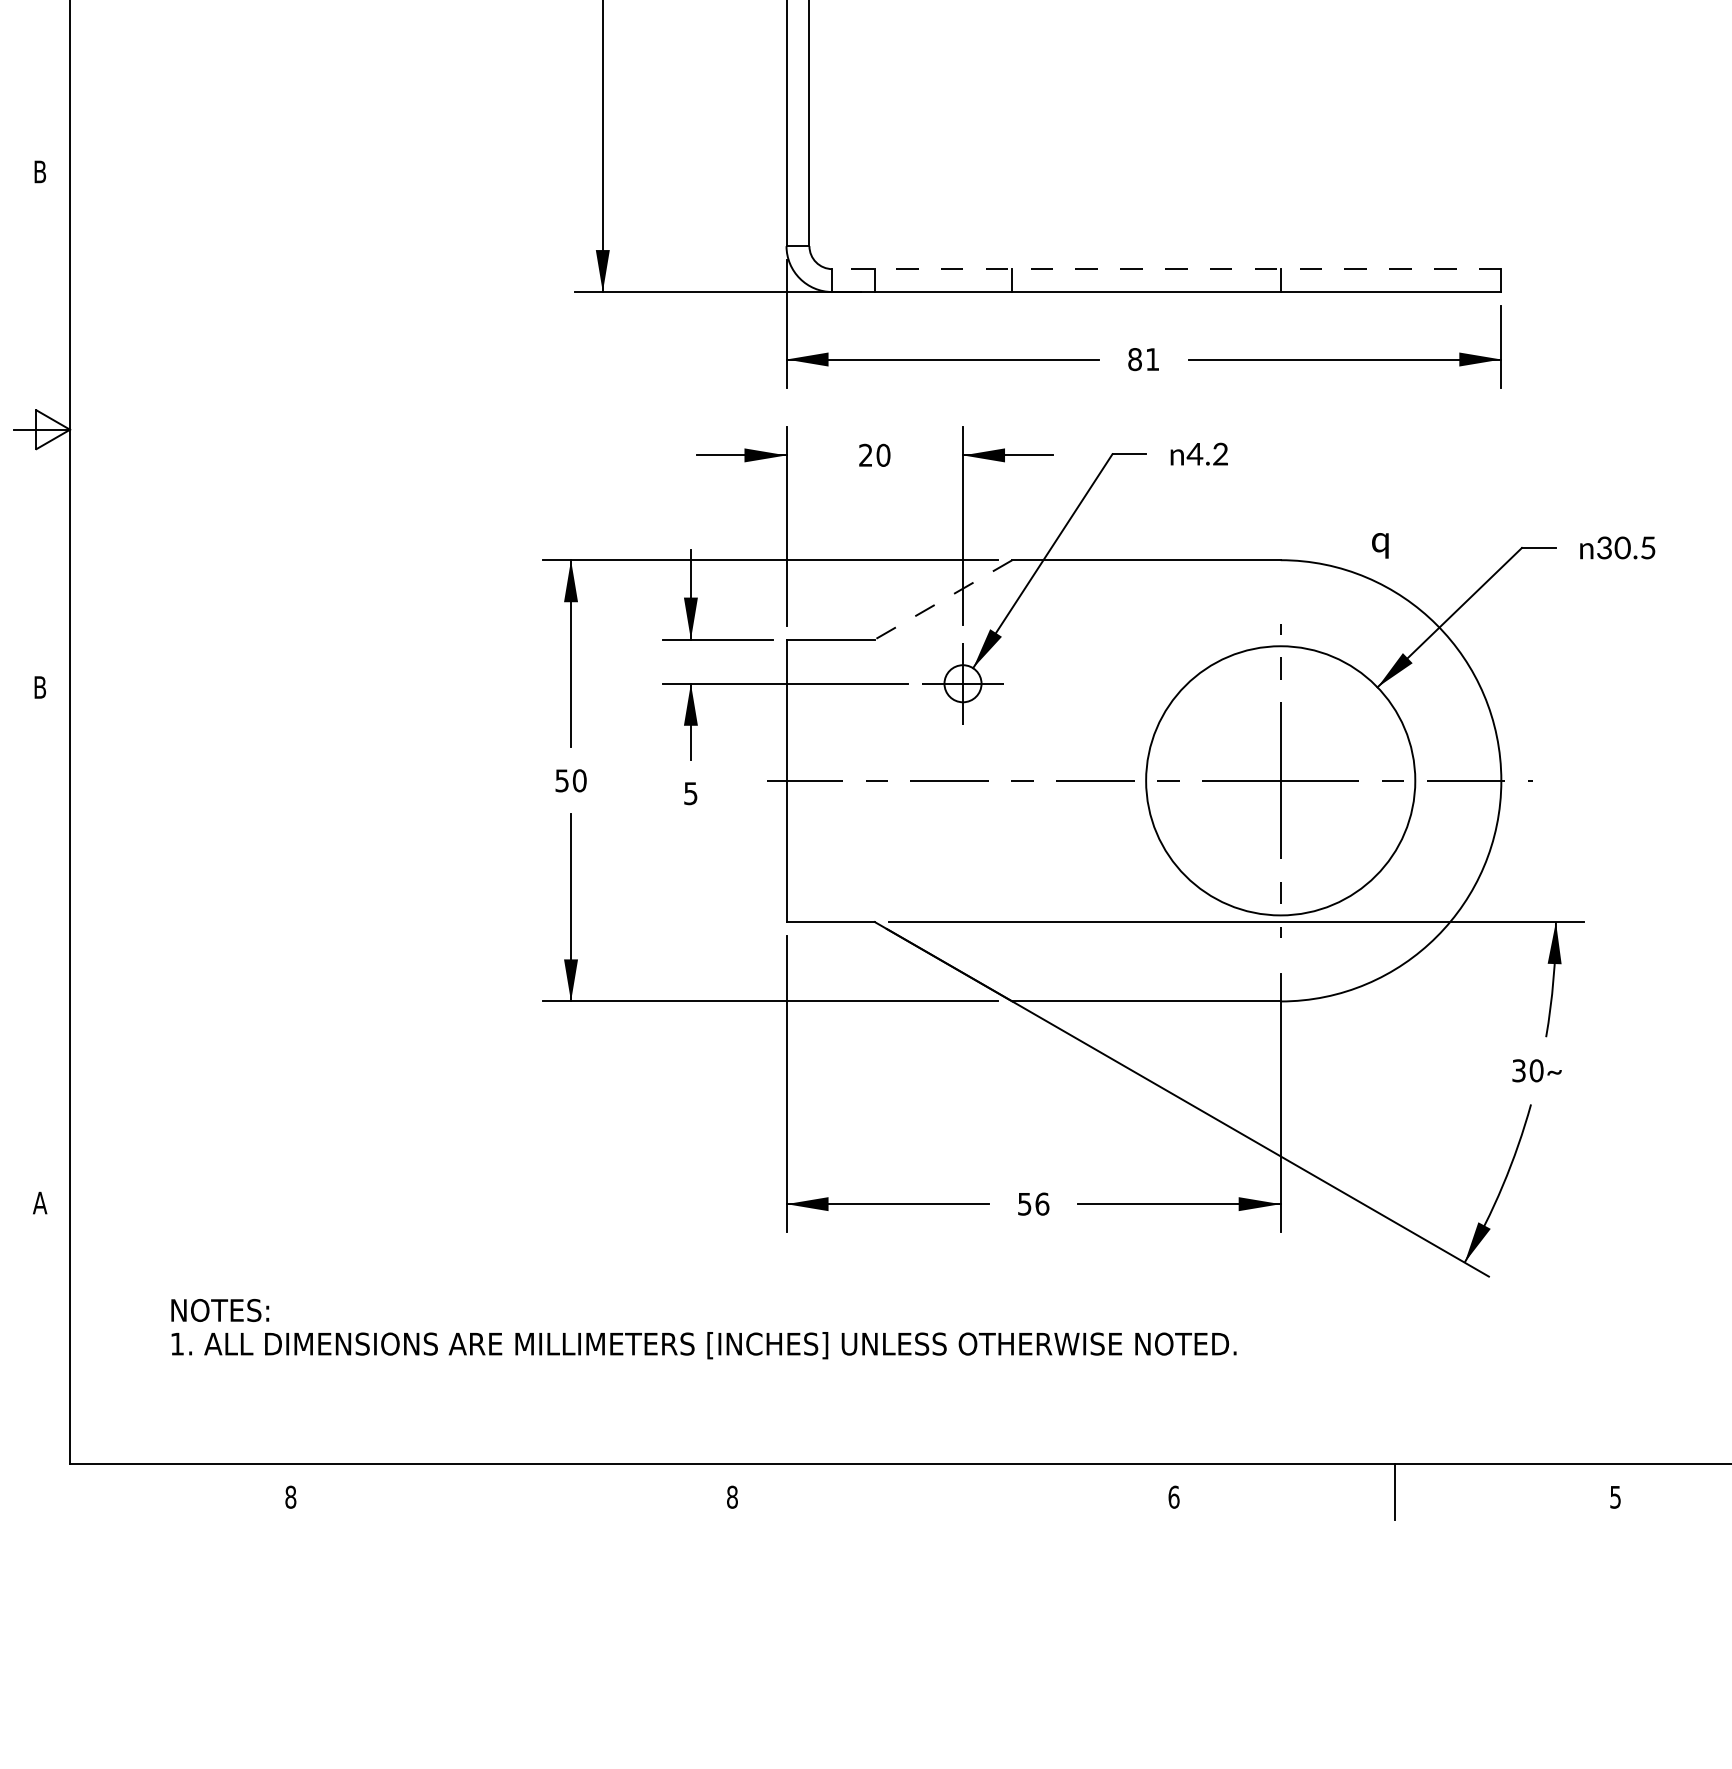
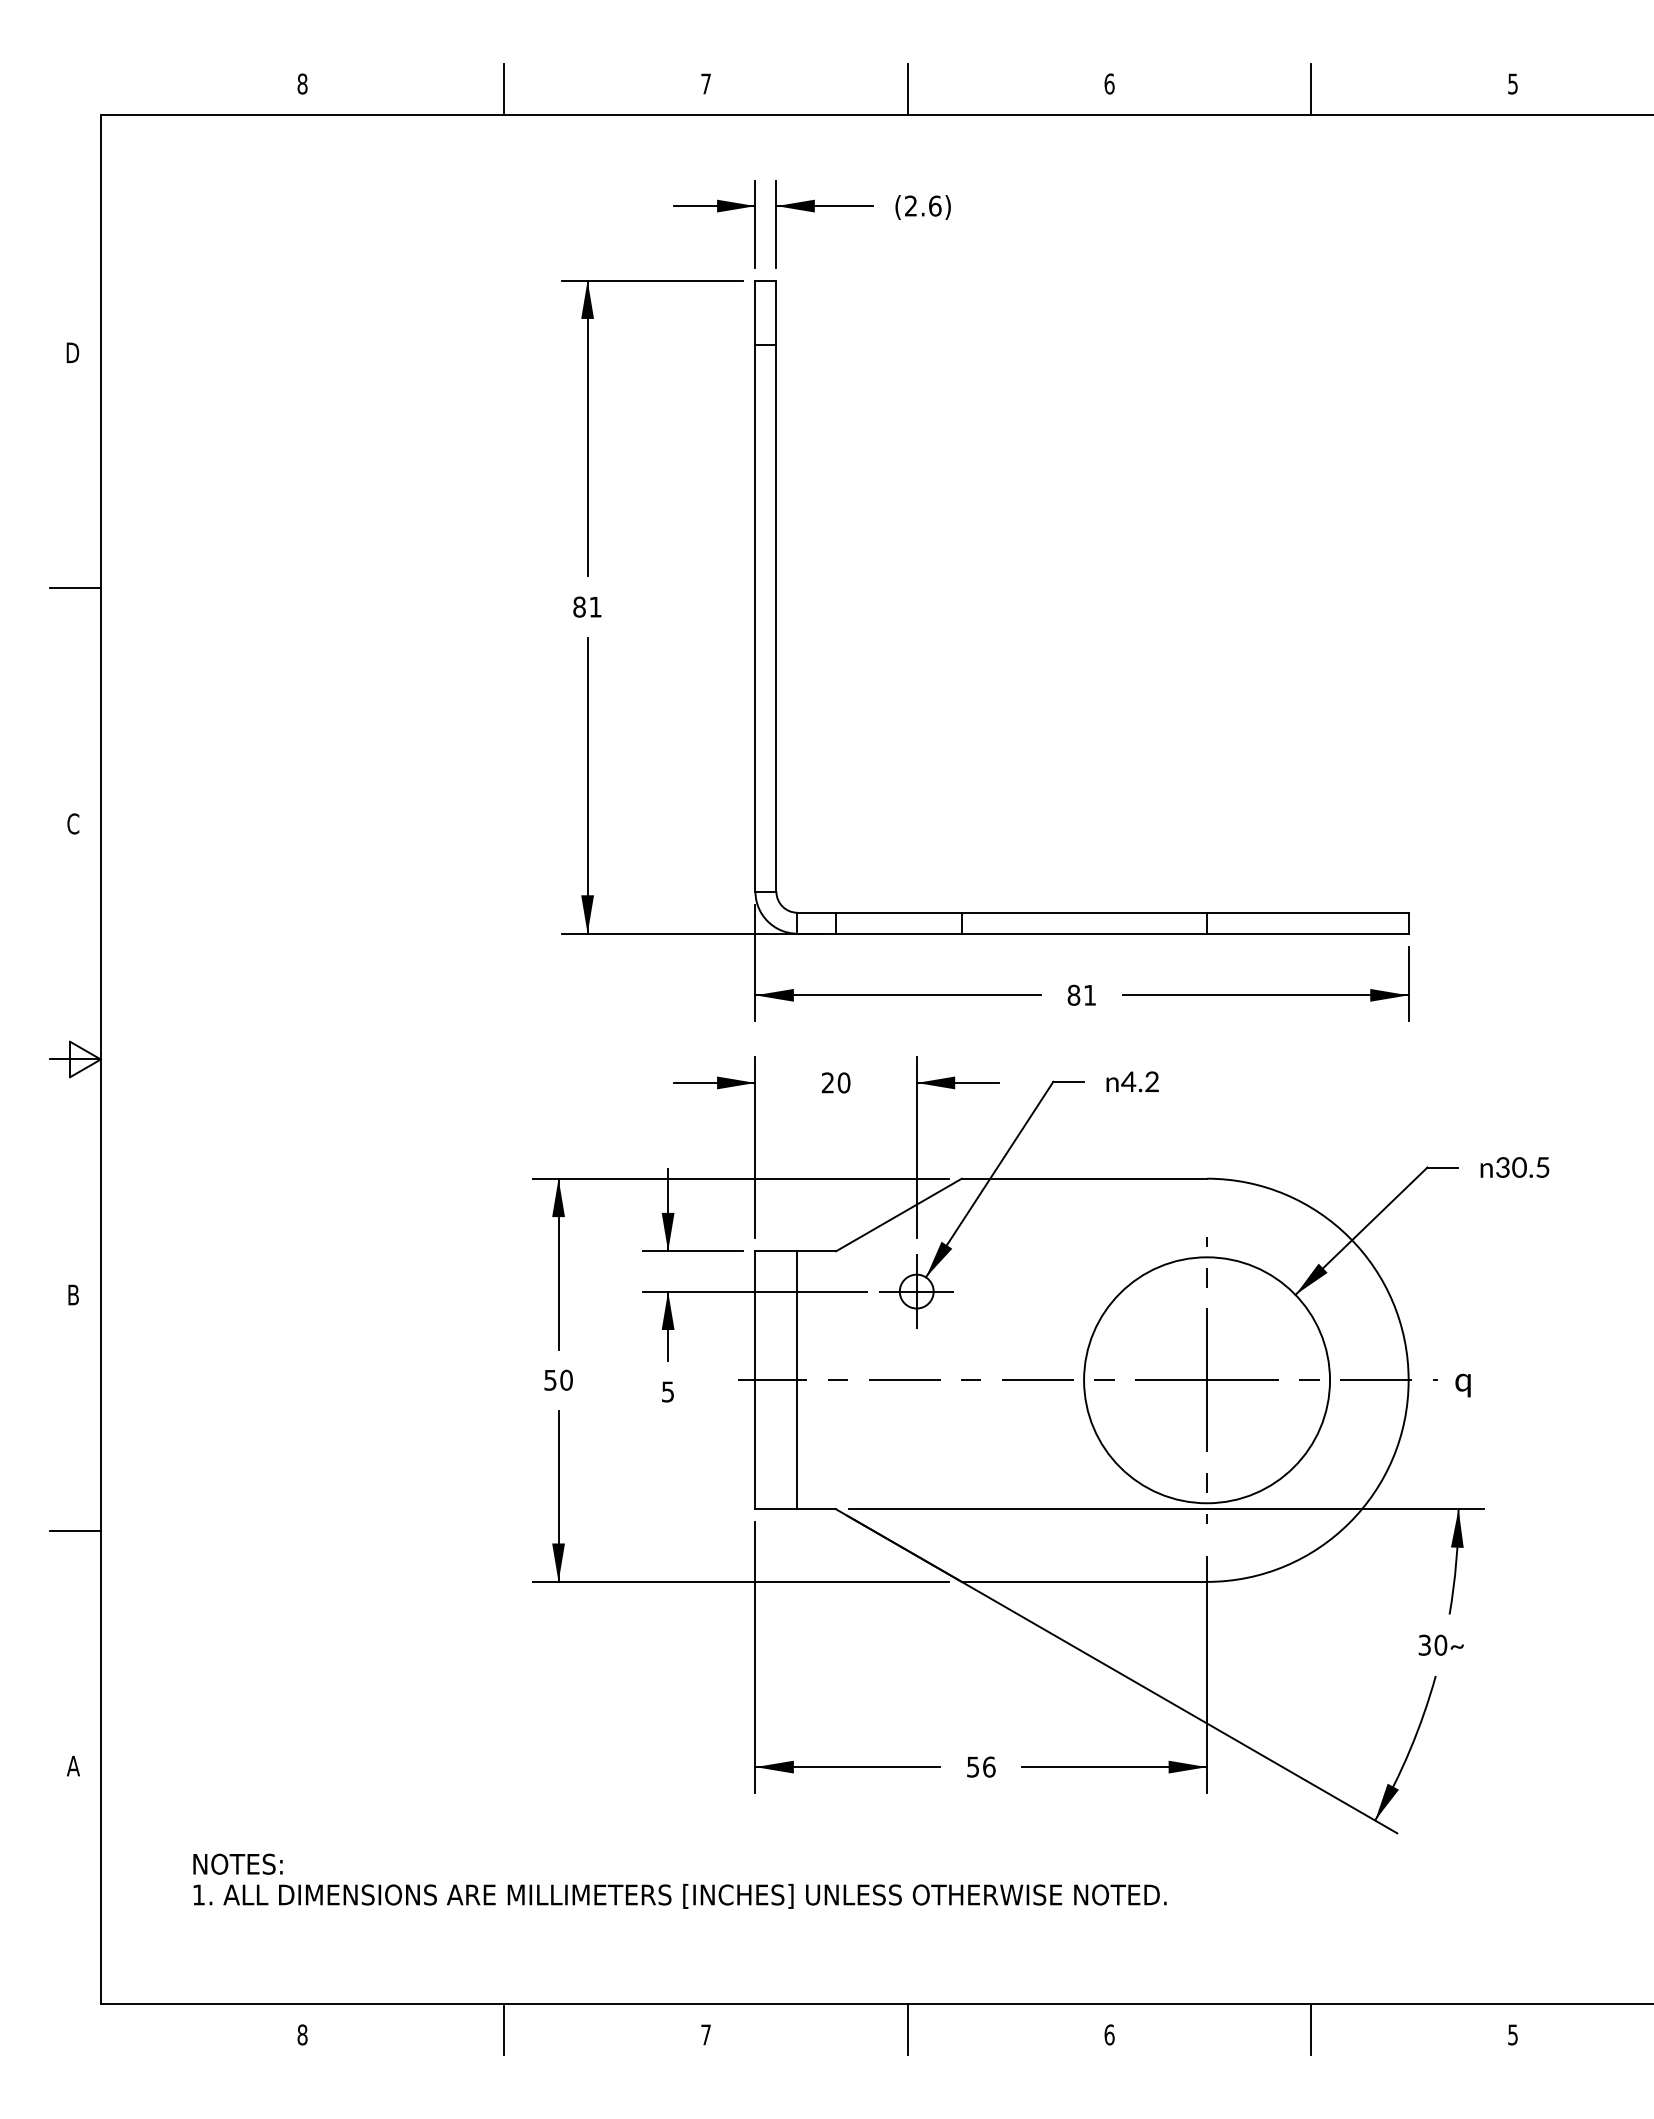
text: (40, 171) -> (73, 823), B -> C
line: (1167, 268) -> (1103, 912), dashed -> solid
text: (1379, 545) -> (1462, 1385), moved
line: (943, 599) -> (898, 1214), dashed -> solid
line: (832, 781) -> (797, 1380), added
line: (41, 945) -> (74, 1530), added
line: (511, 1491) -> (504, 2029), added
line: (952, 1491) -> (907, 2029), added
text: (732, 1496) -> (706, 2034), 8 -> 7

